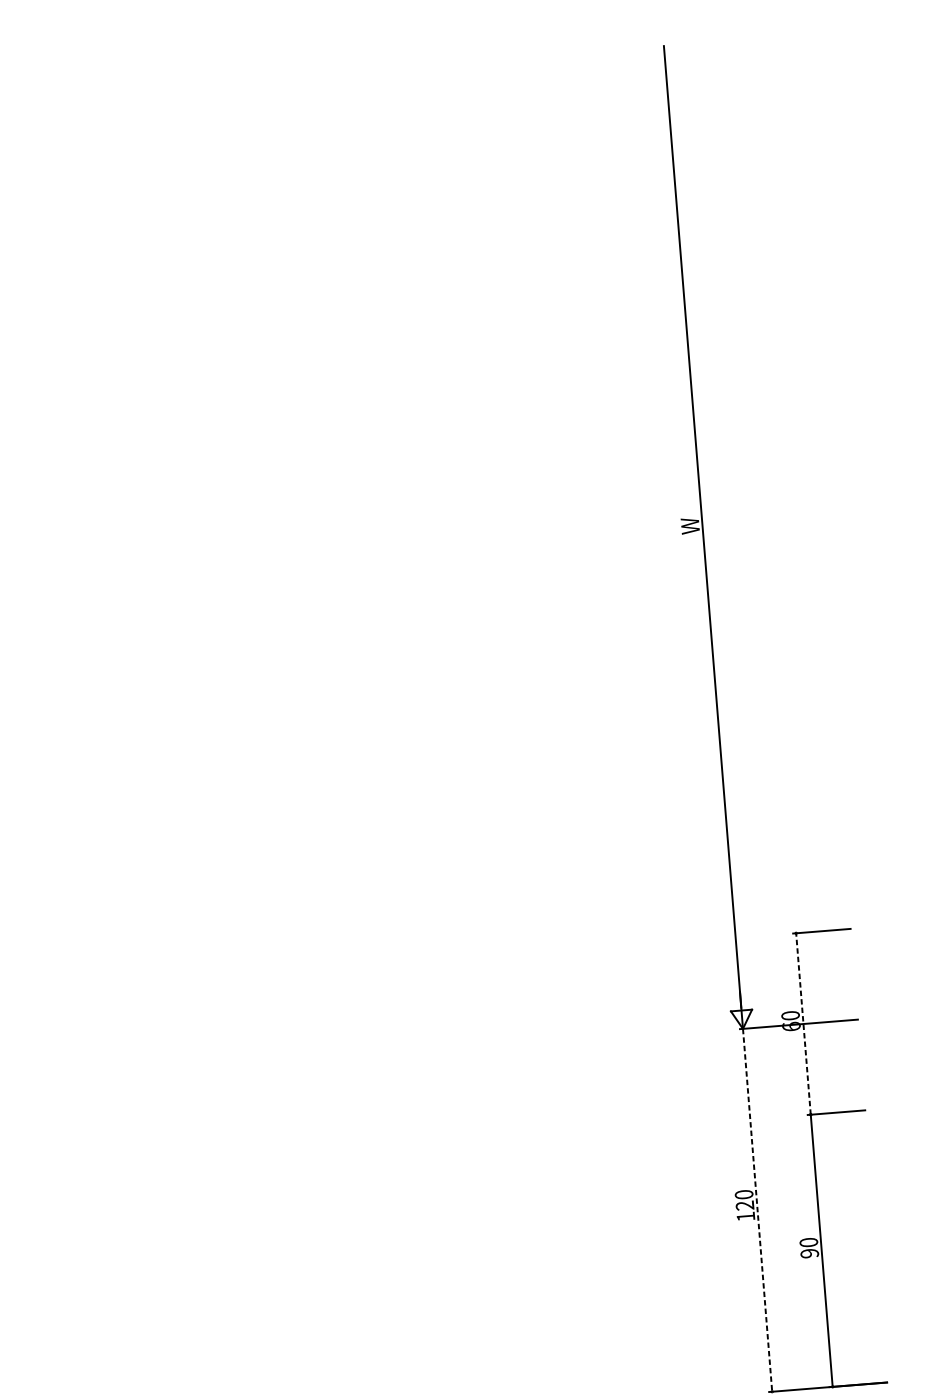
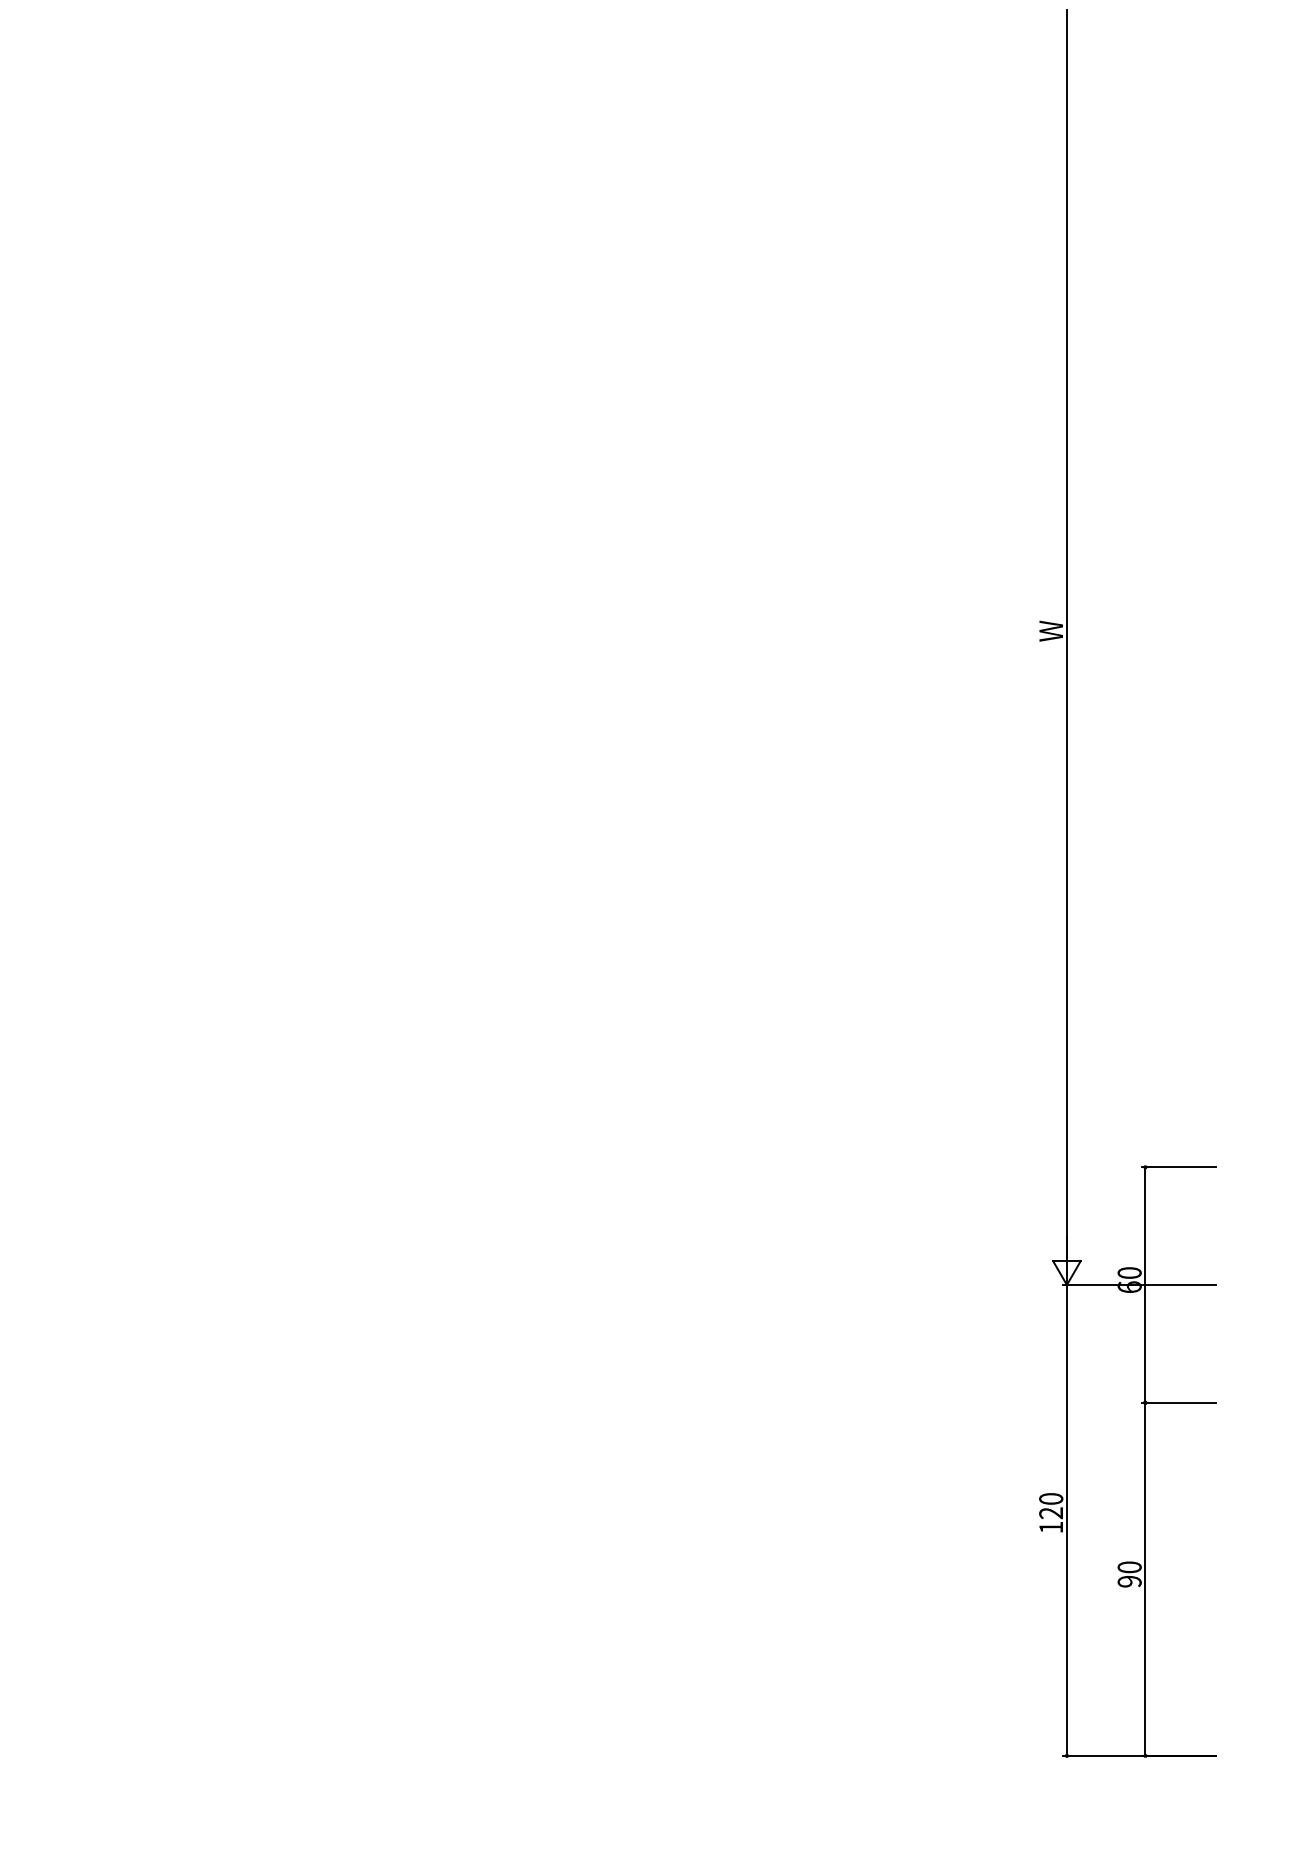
line: (803, 1024) -> (1145, 1285), dashed -> solid
line: (757, 1210) -> (1066, 1520), dashed -> solid

